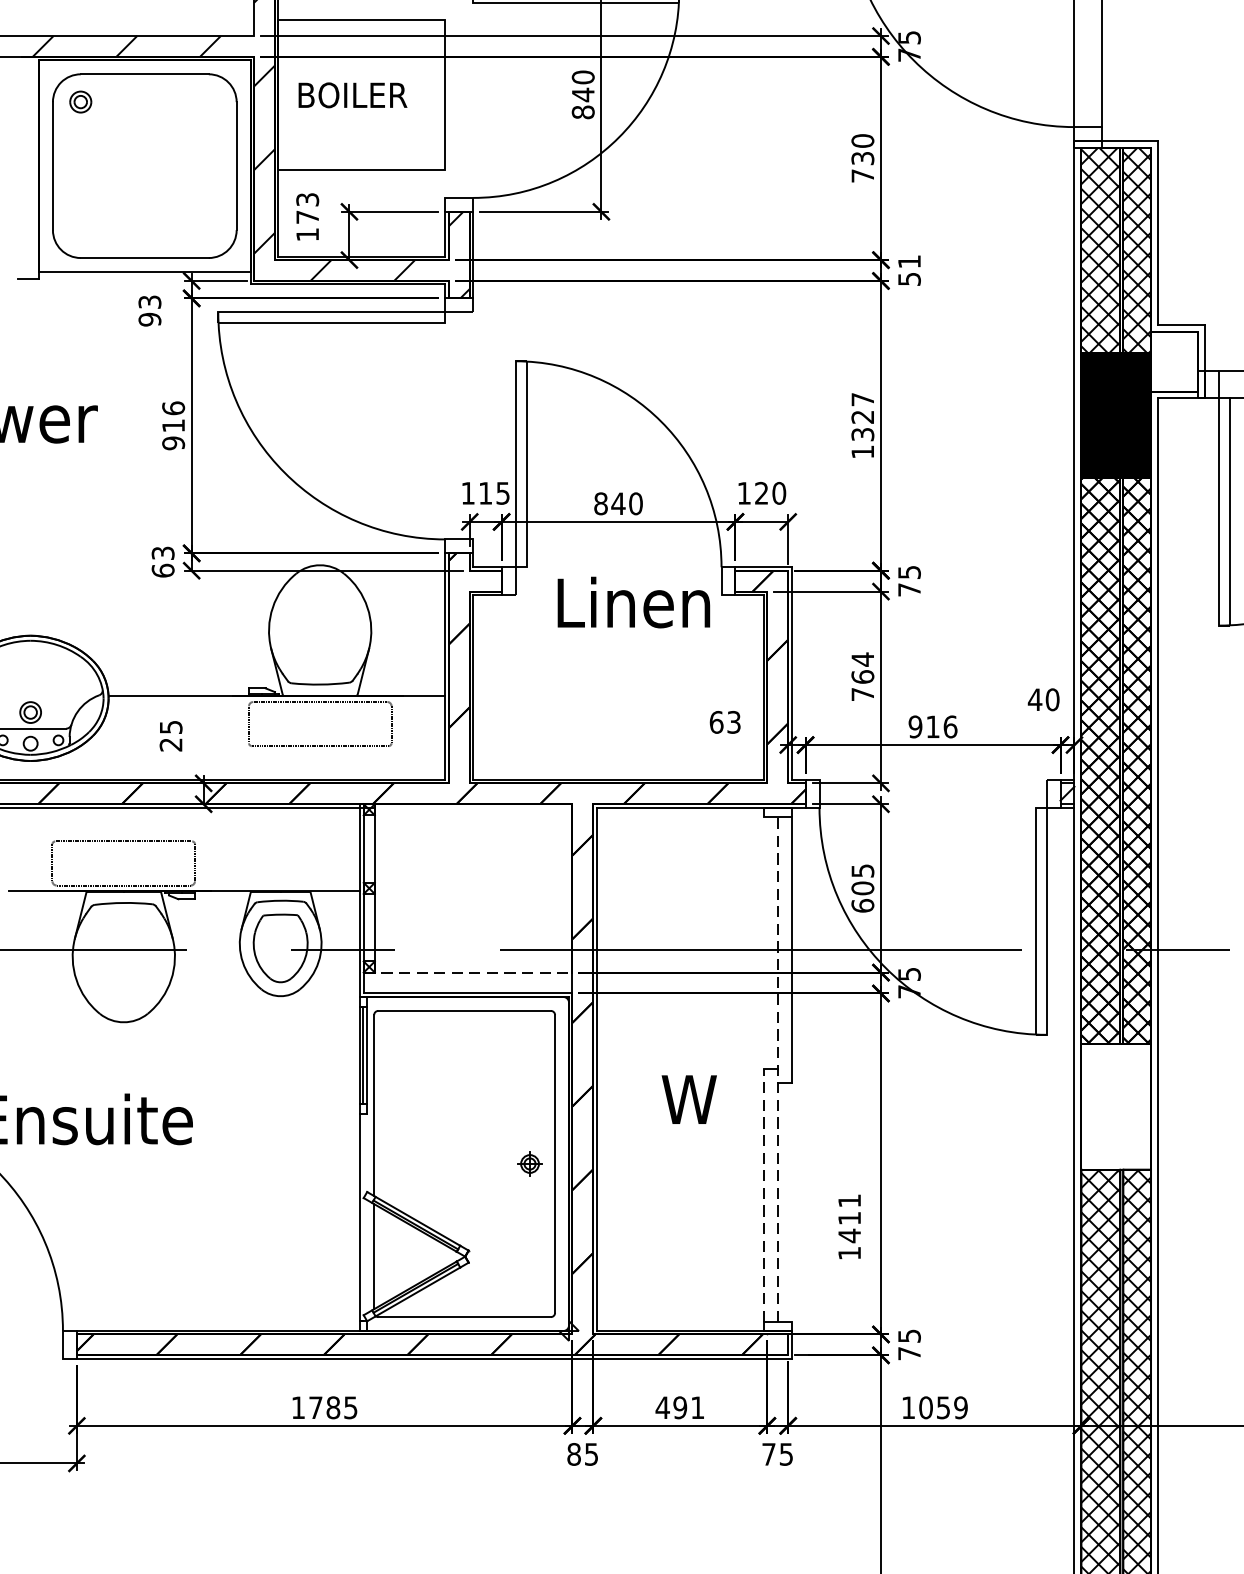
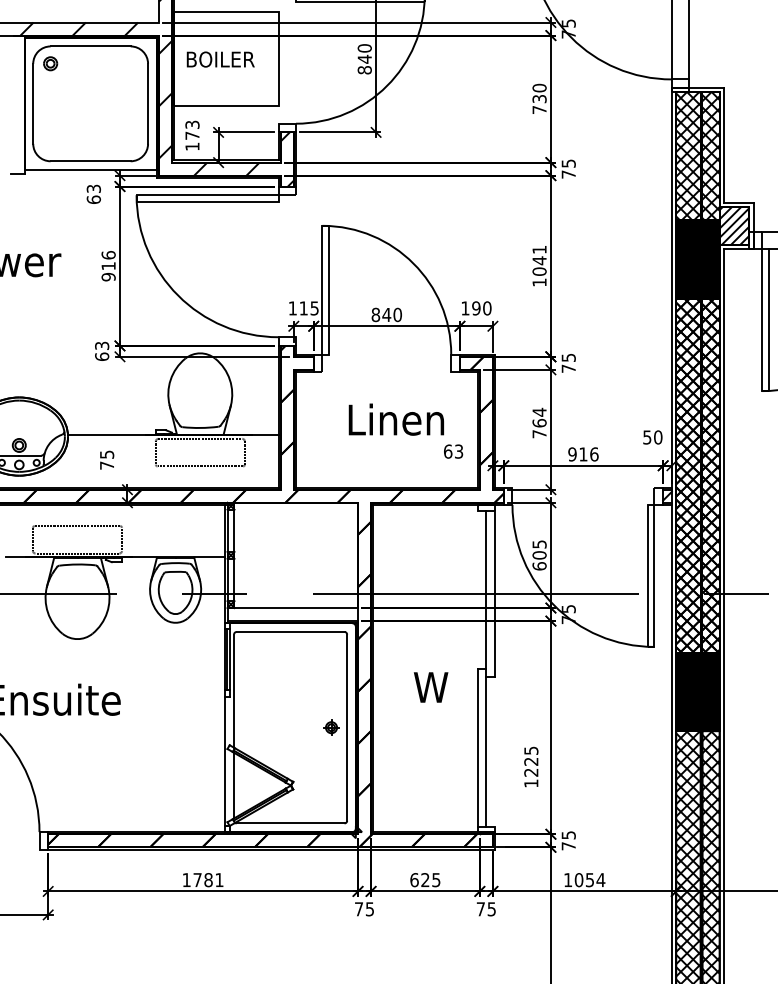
text: (909, 269) -> (568, 168), 51 -> 75
text: (149, 319) -> (93, 199), 93 -> 63
hatch: (1174, 360) -> (734, 225), added
text: (862, 416) -> (539, 260), 1327 -> 1041
text: (761, 493) -> (476, 308), 120 -> 190
text: (632, 602) -> (395, 419), moved
text: (1033, 699) -> (646, 437), 40 -> 50
text: (170, 744) -> (106, 465), 25 -> 75
line: (469, 973) -> (293, 608), dashed -> solid
line: (777, 1069) -> (486, 668), dashed -> solid
fill: (1115, 1106) -> (697, 691), added
line: (763, 1195) -> (477, 747), dashed -> solid
text: (849, 1218) -> (531, 761), 1411 -> 1225
text: (350, 1408) -> (219, 880), 1785 -> 1781
text: (680, 1408) -> (425, 880), 491 -> 625
text: (960, 1408) -> (600, 880), 1059 -> 1054
text: (573, 1454) -> (358, 909), 85 -> 75

